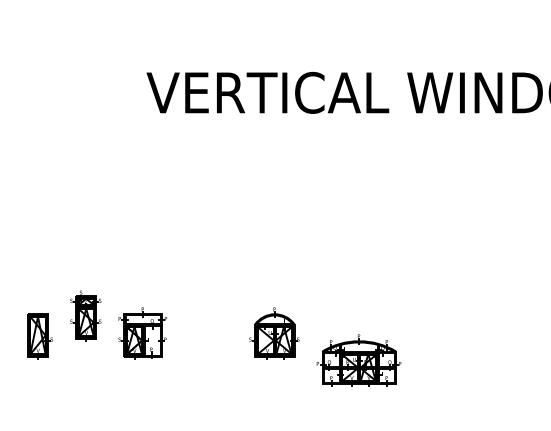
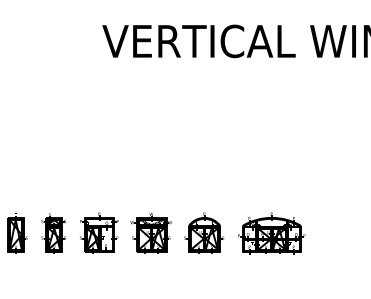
part: (85, 315) -> (53, 233), moved
part: (207, 333) -> (150, 233), added
part: (358, 360) -> (271, 233), moved

